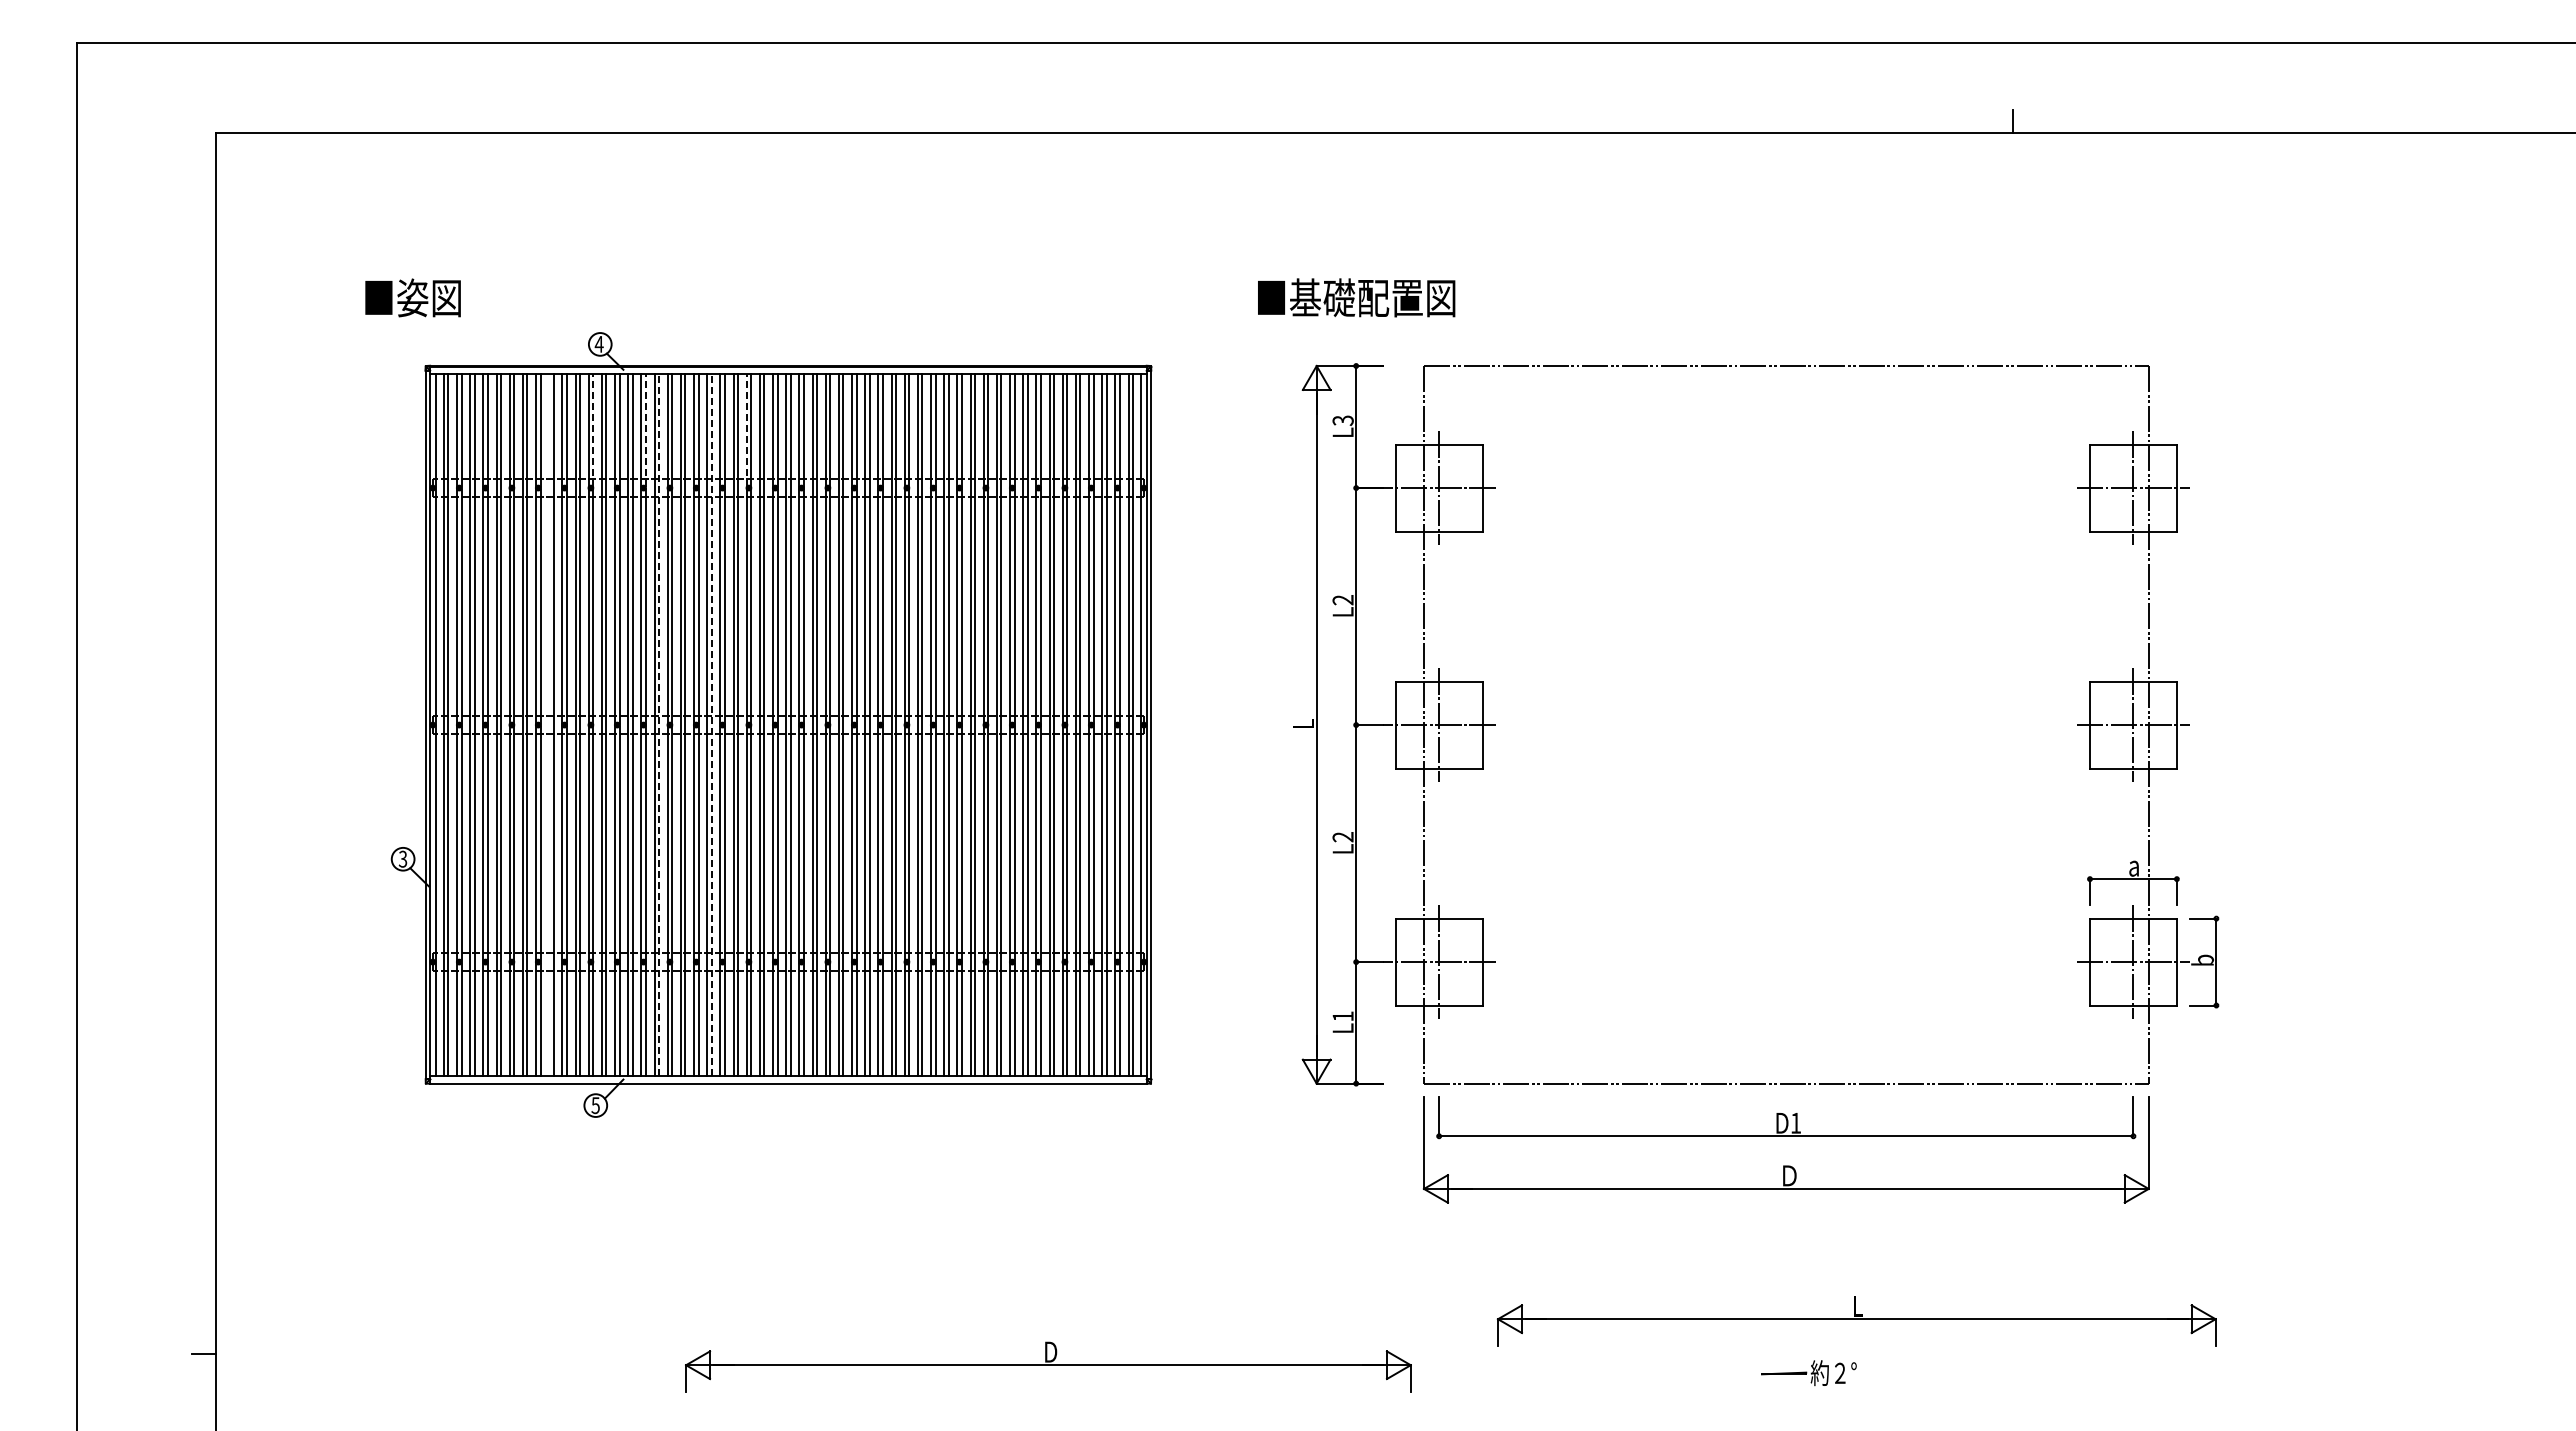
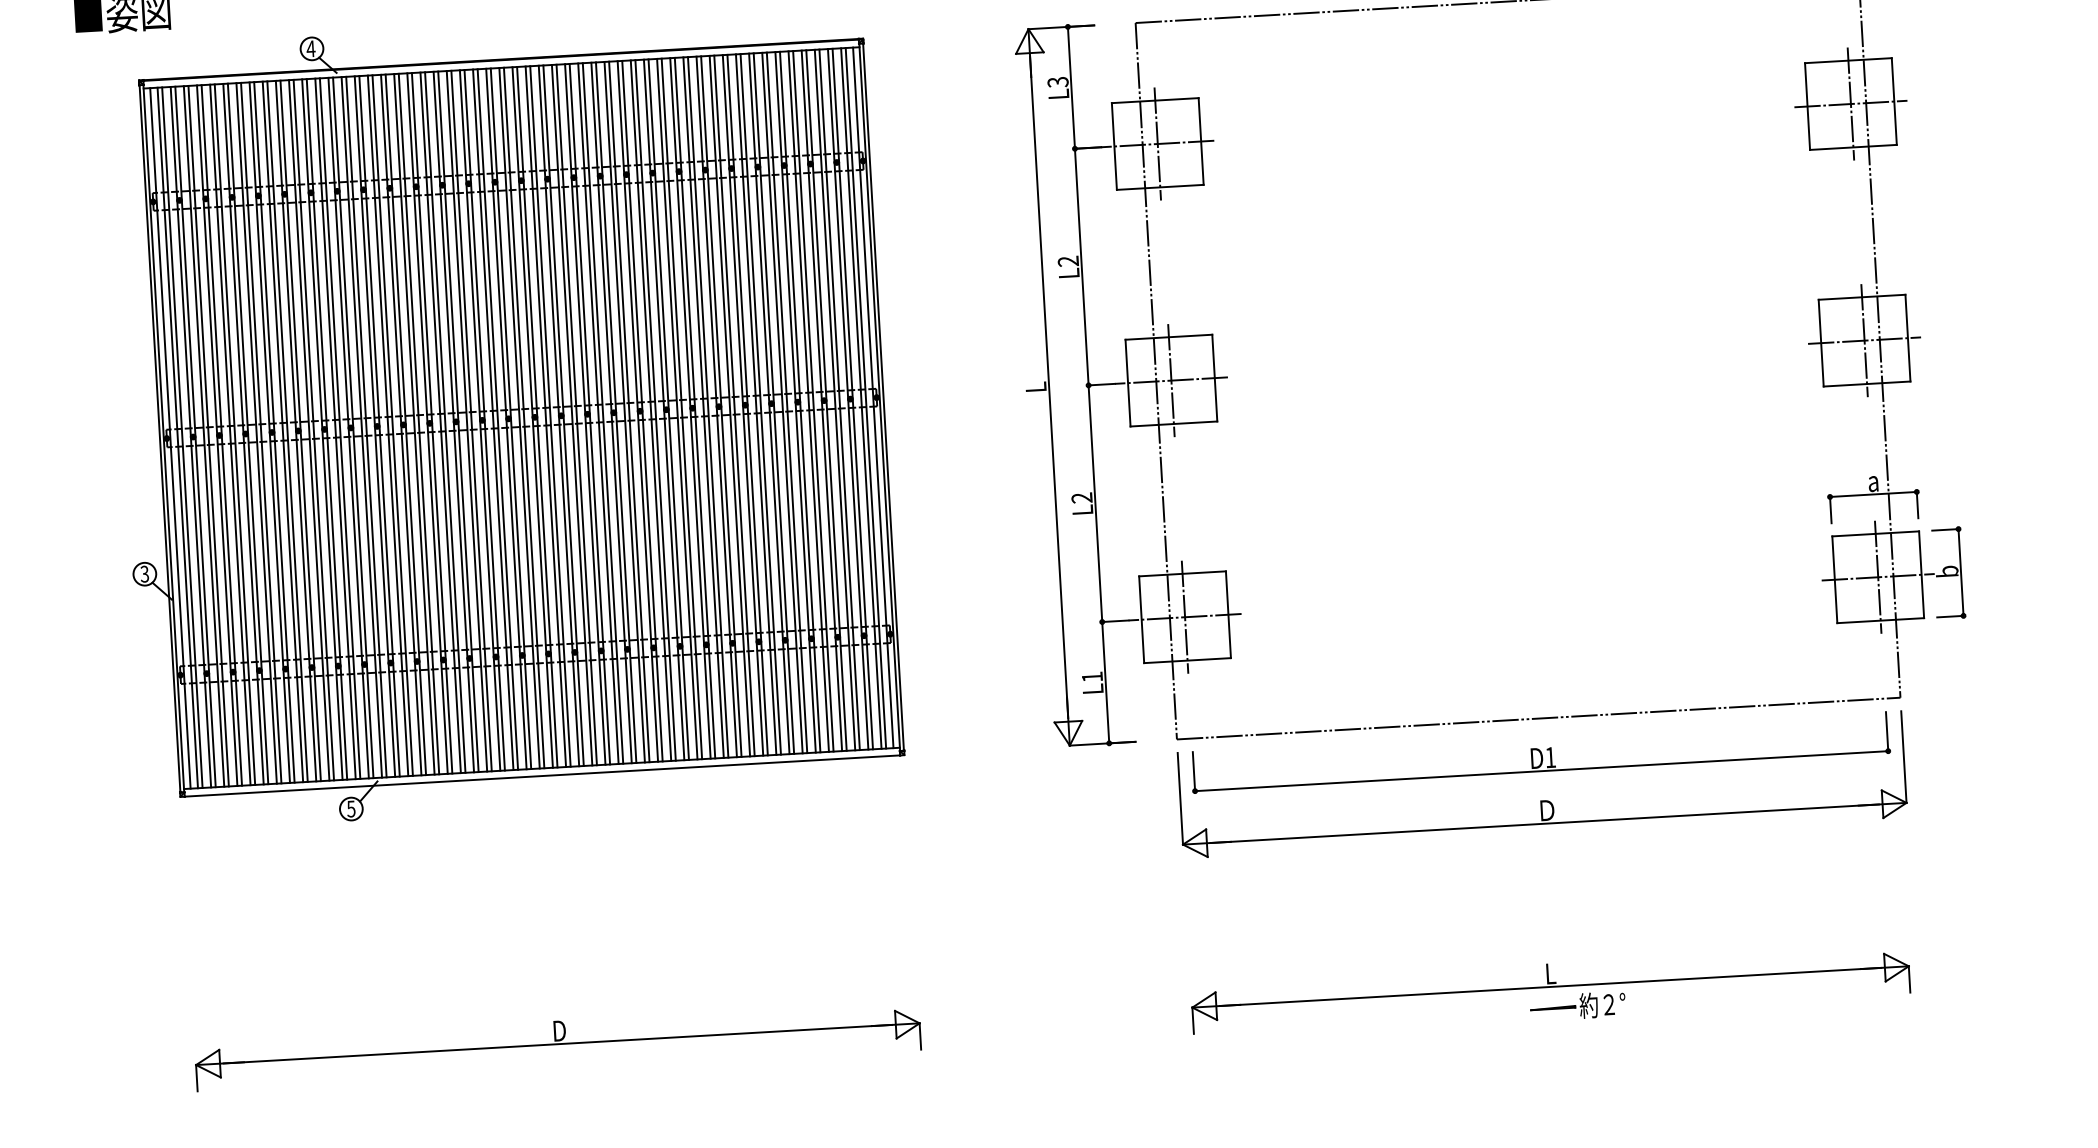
line: (593, 430) -> (310, 135), dashed -> solid
line: (645, 430) -> (362, 132), dashed -> solid
line: (746, 430) -> (462, 126), dashed -> solid
line: (549, 724) -> (283, 431), added
line: (659, 725) -> (393, 425), dashed -> solid
line: (711, 725) -> (445, 422), dashed -> solid
part: (1856, 1321) -> (1550, 989), moved
part: (1048, 1366) -> (558, 1045), moved

